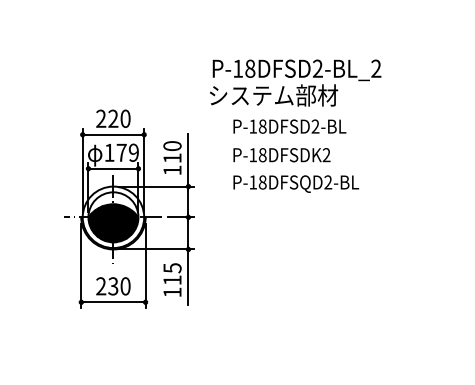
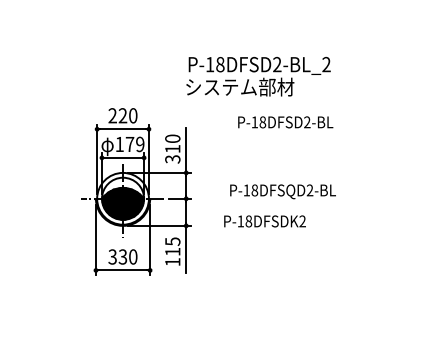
text: (295, 82) -> (258, 76), moved
text: (289, 126) -> (285, 122), moved
text: (281, 155) -> (264, 221), moved
text: (172, 170) -> (172, 159), 110 -> 310
text: (295, 183) -> (282, 191), moved
text: (100, 285) -> (112, 256), 230 -> 330

